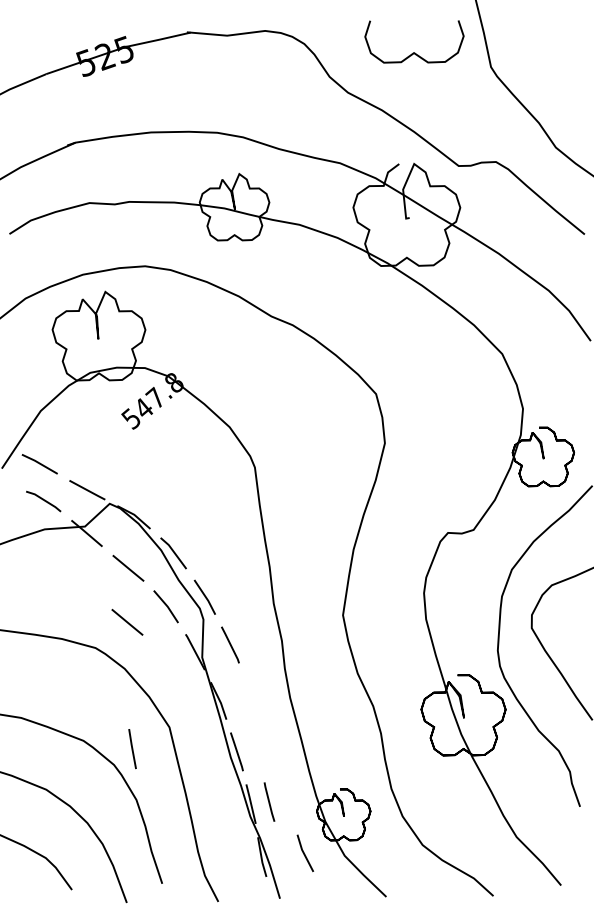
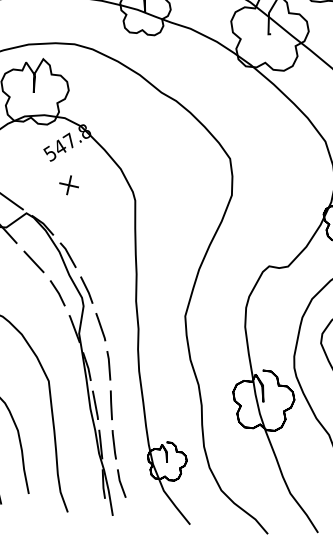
part: (162, 457) -> (69, 184), added
line: (127, 622) -> (28, 301), removed
line: (247, 695) -> (108, 365), added
line: (132, 749) -> (111, 405), moved
line: (304, 853) -> (121, 483), moved

